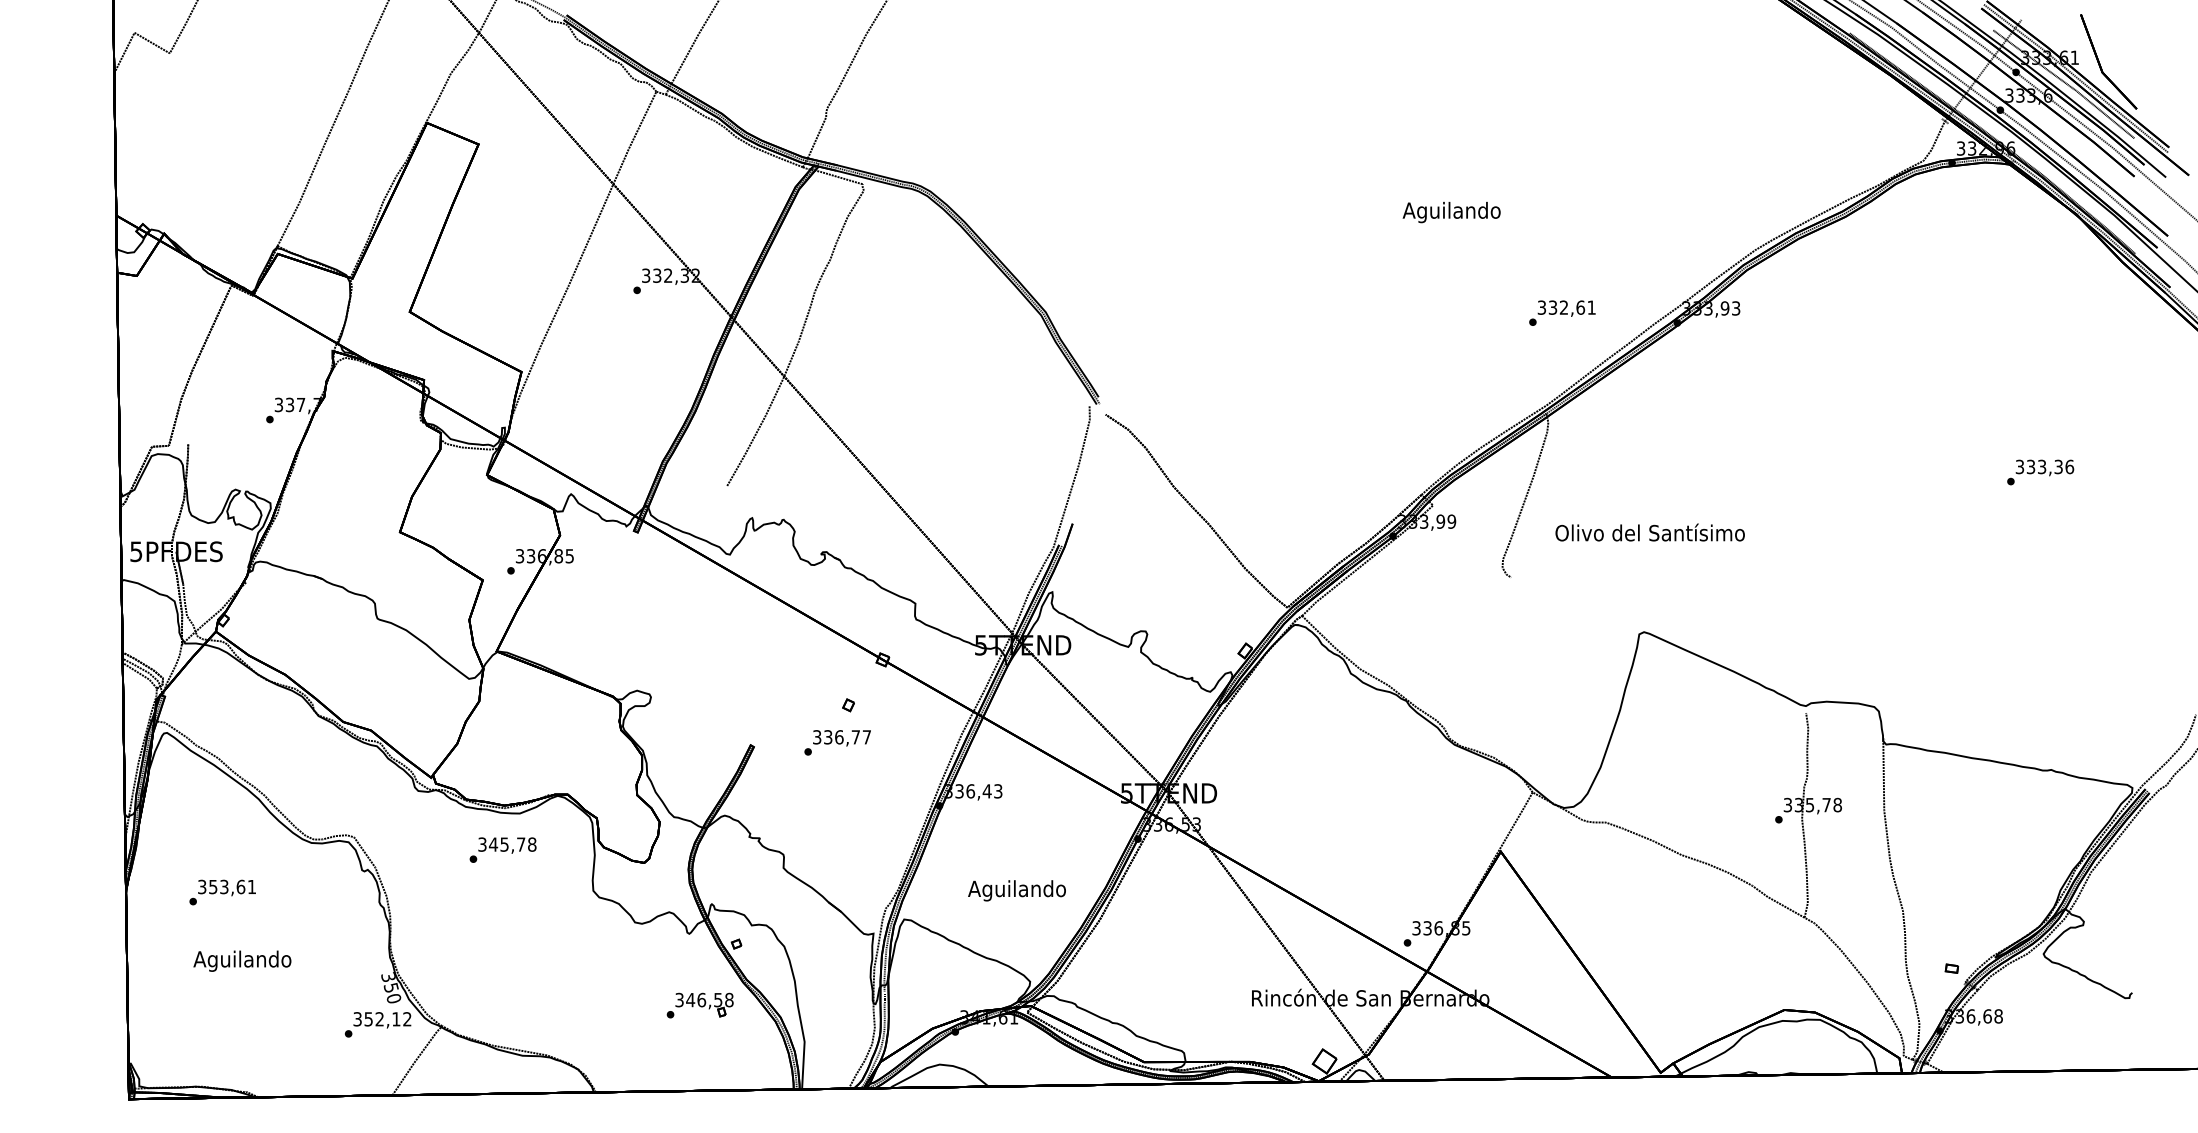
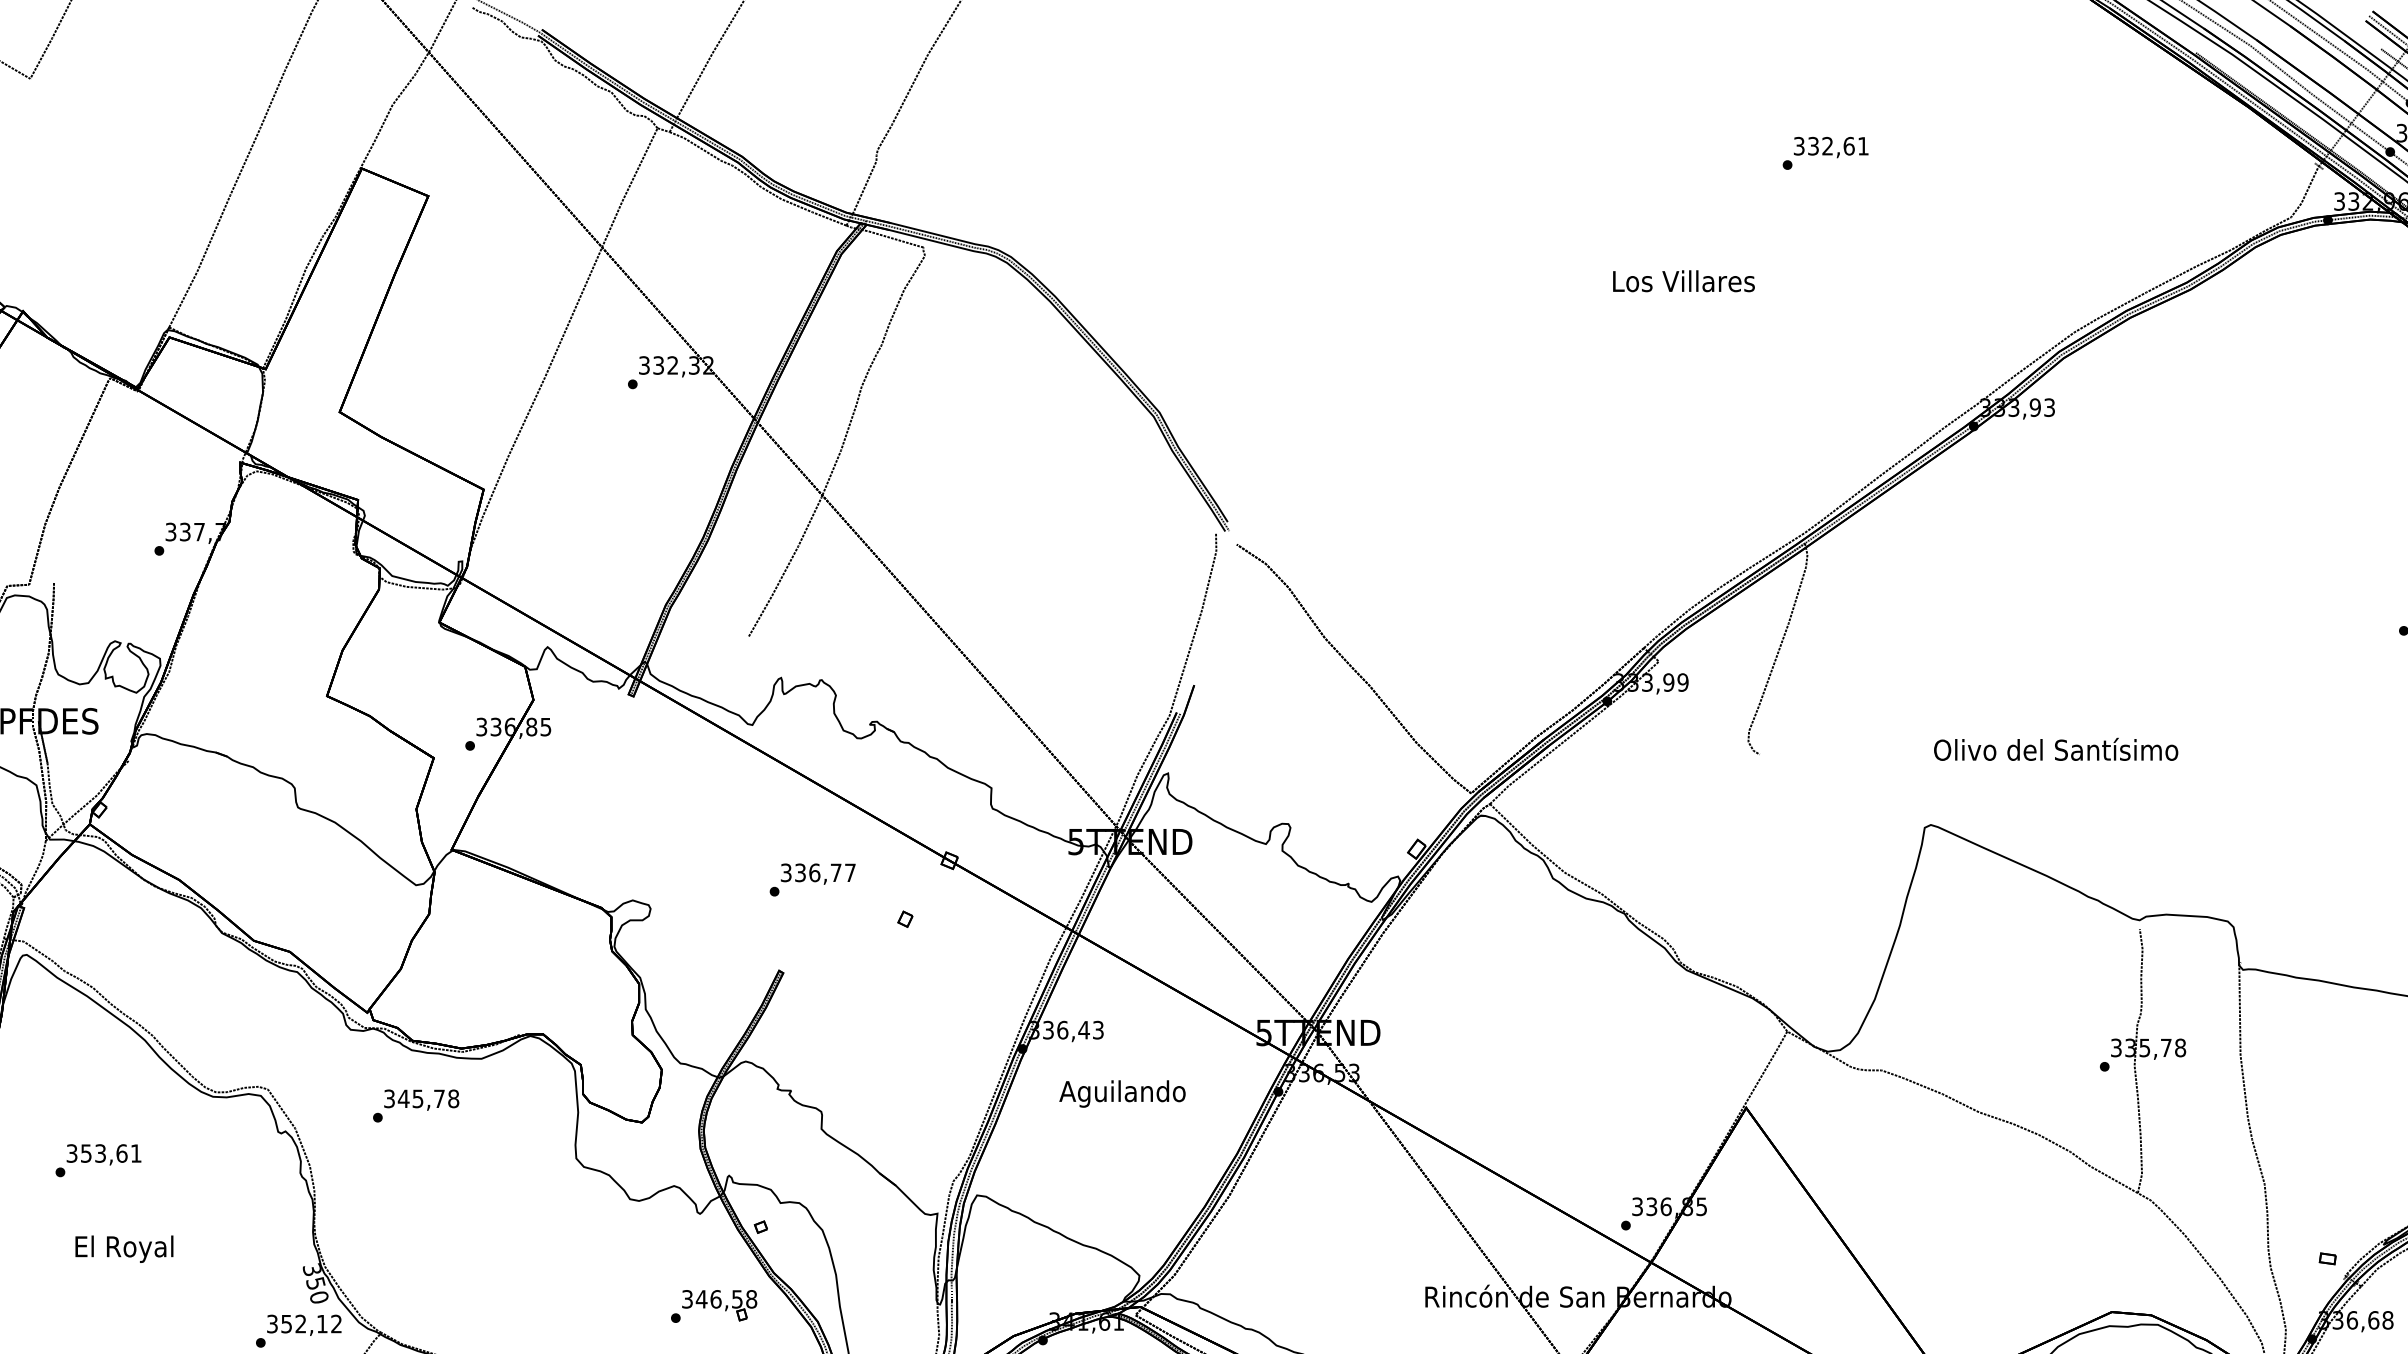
text: (1452, 212) -> (1683, 283), Aguilando -> Los Villares
text: (1562, 312) -> (1825, 152), moved
text: (1649, 532) -> (2055, 749), moved
text: (837, 742) -> (812, 879), moved
text: (502, 849) -> (415, 1105), moved
text: (1016, 890) -> (1121, 1093), moved
text: (242, 960) -> (123, 1248), Aguilando -> El Royal

